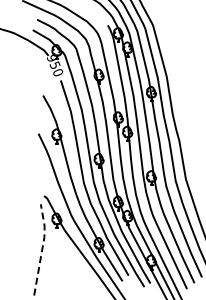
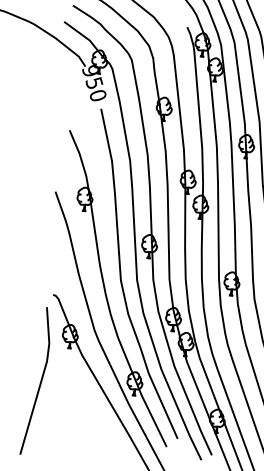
line: (42, 247) -> (42, 377), dashed -> solid

